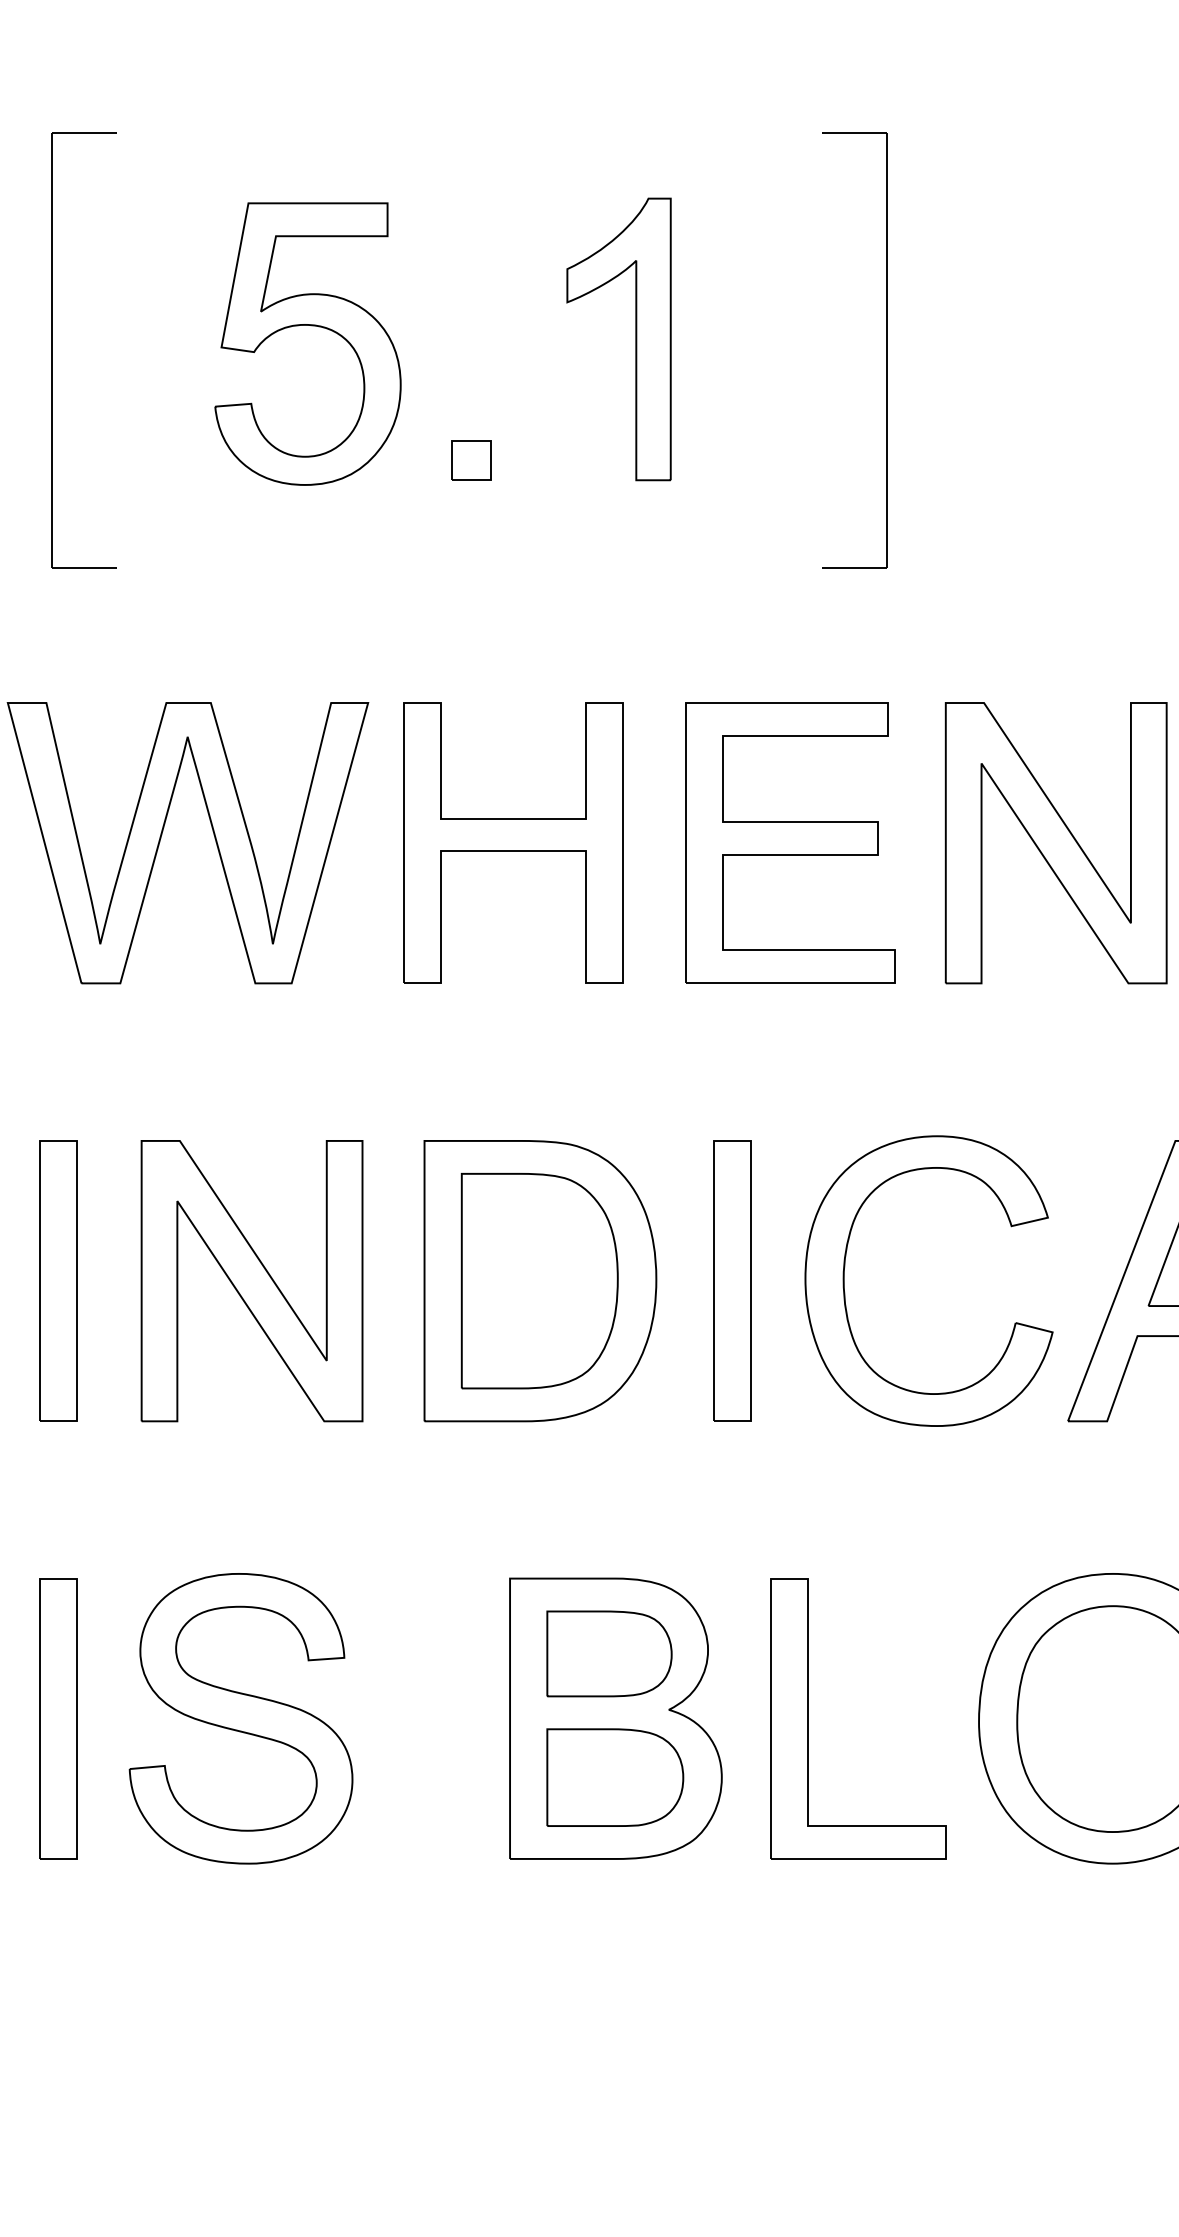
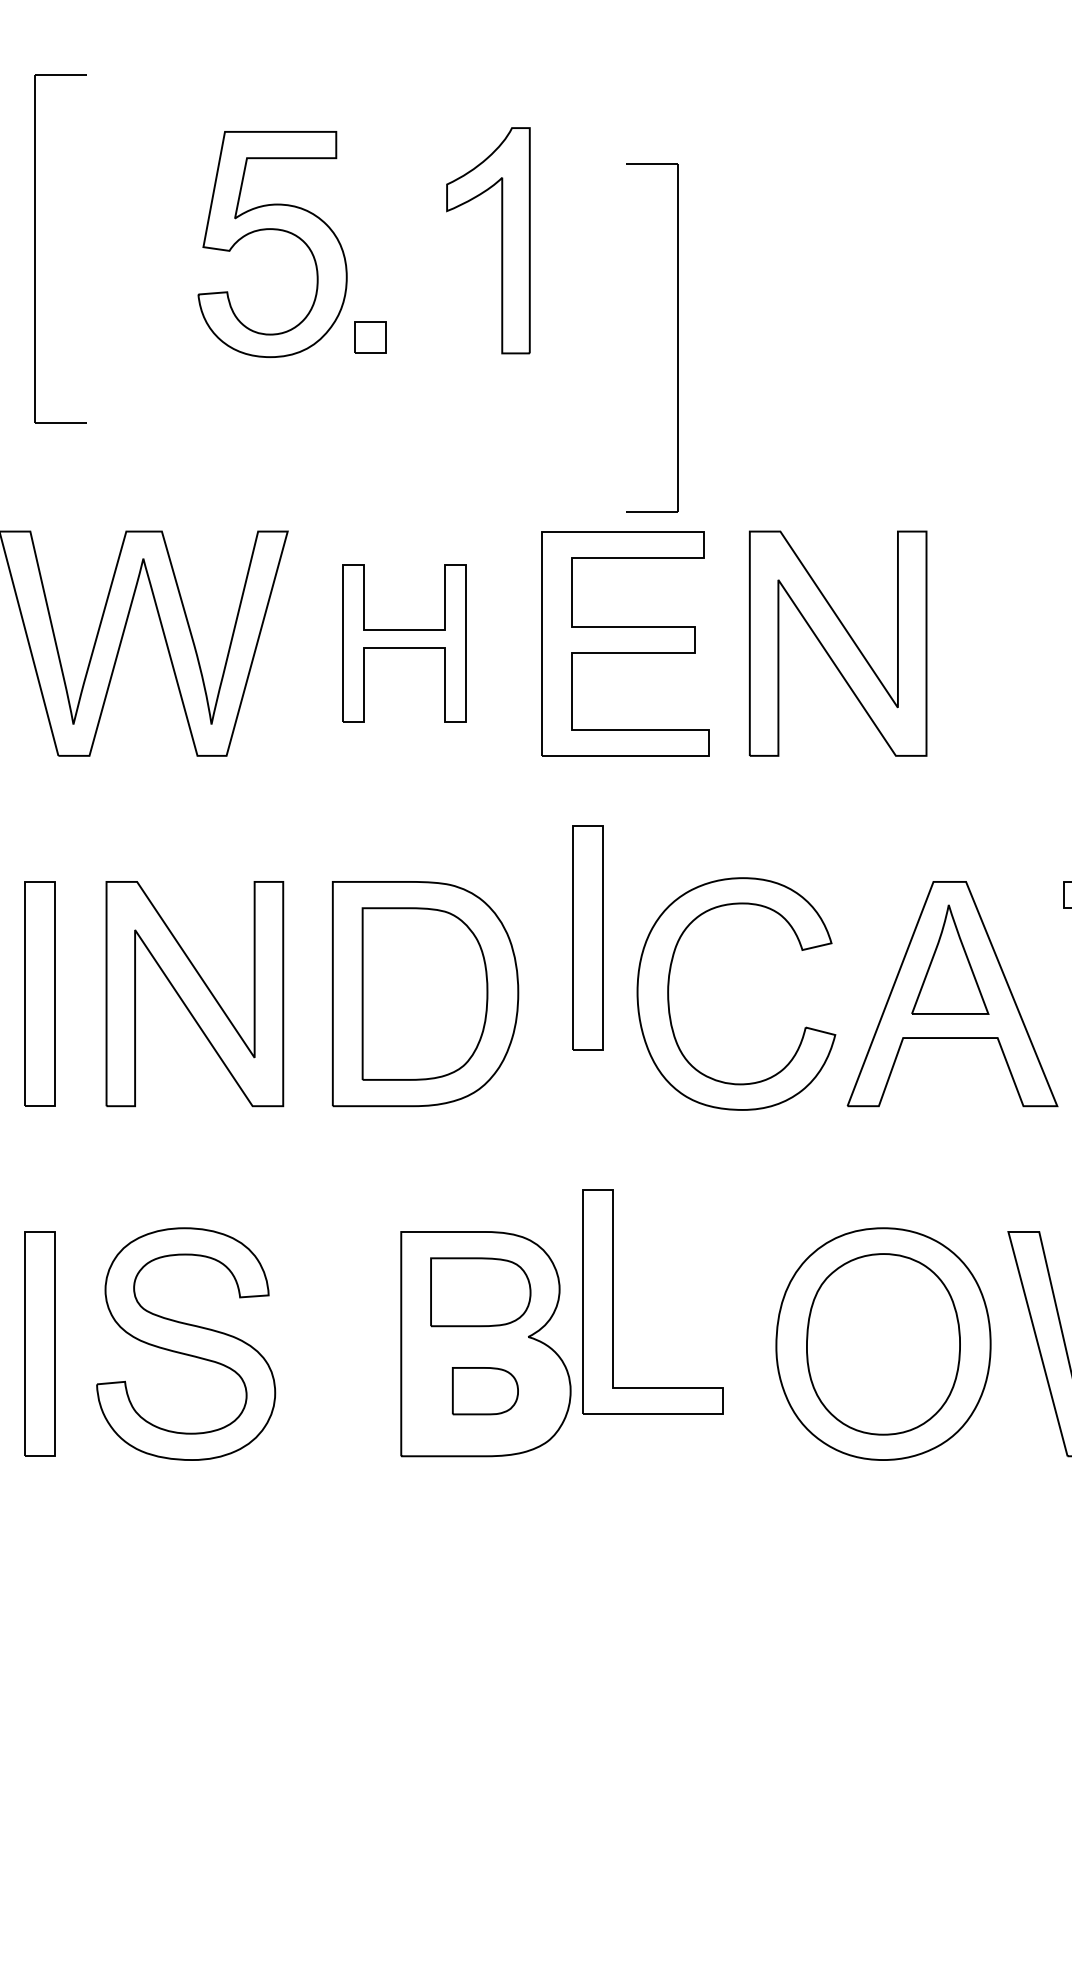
part: (309, 326) -> (273, 230), moved
part: (886, 349) -> (677, 337), moved
part: (514, 842) -> (404, 643), size x0.7
part: (731, 1280) -> (587, 937), moved
part: (809, 1717) -> (613, 1301), moved
part: (615, 1776) -> (485, 1390), size x0.6

